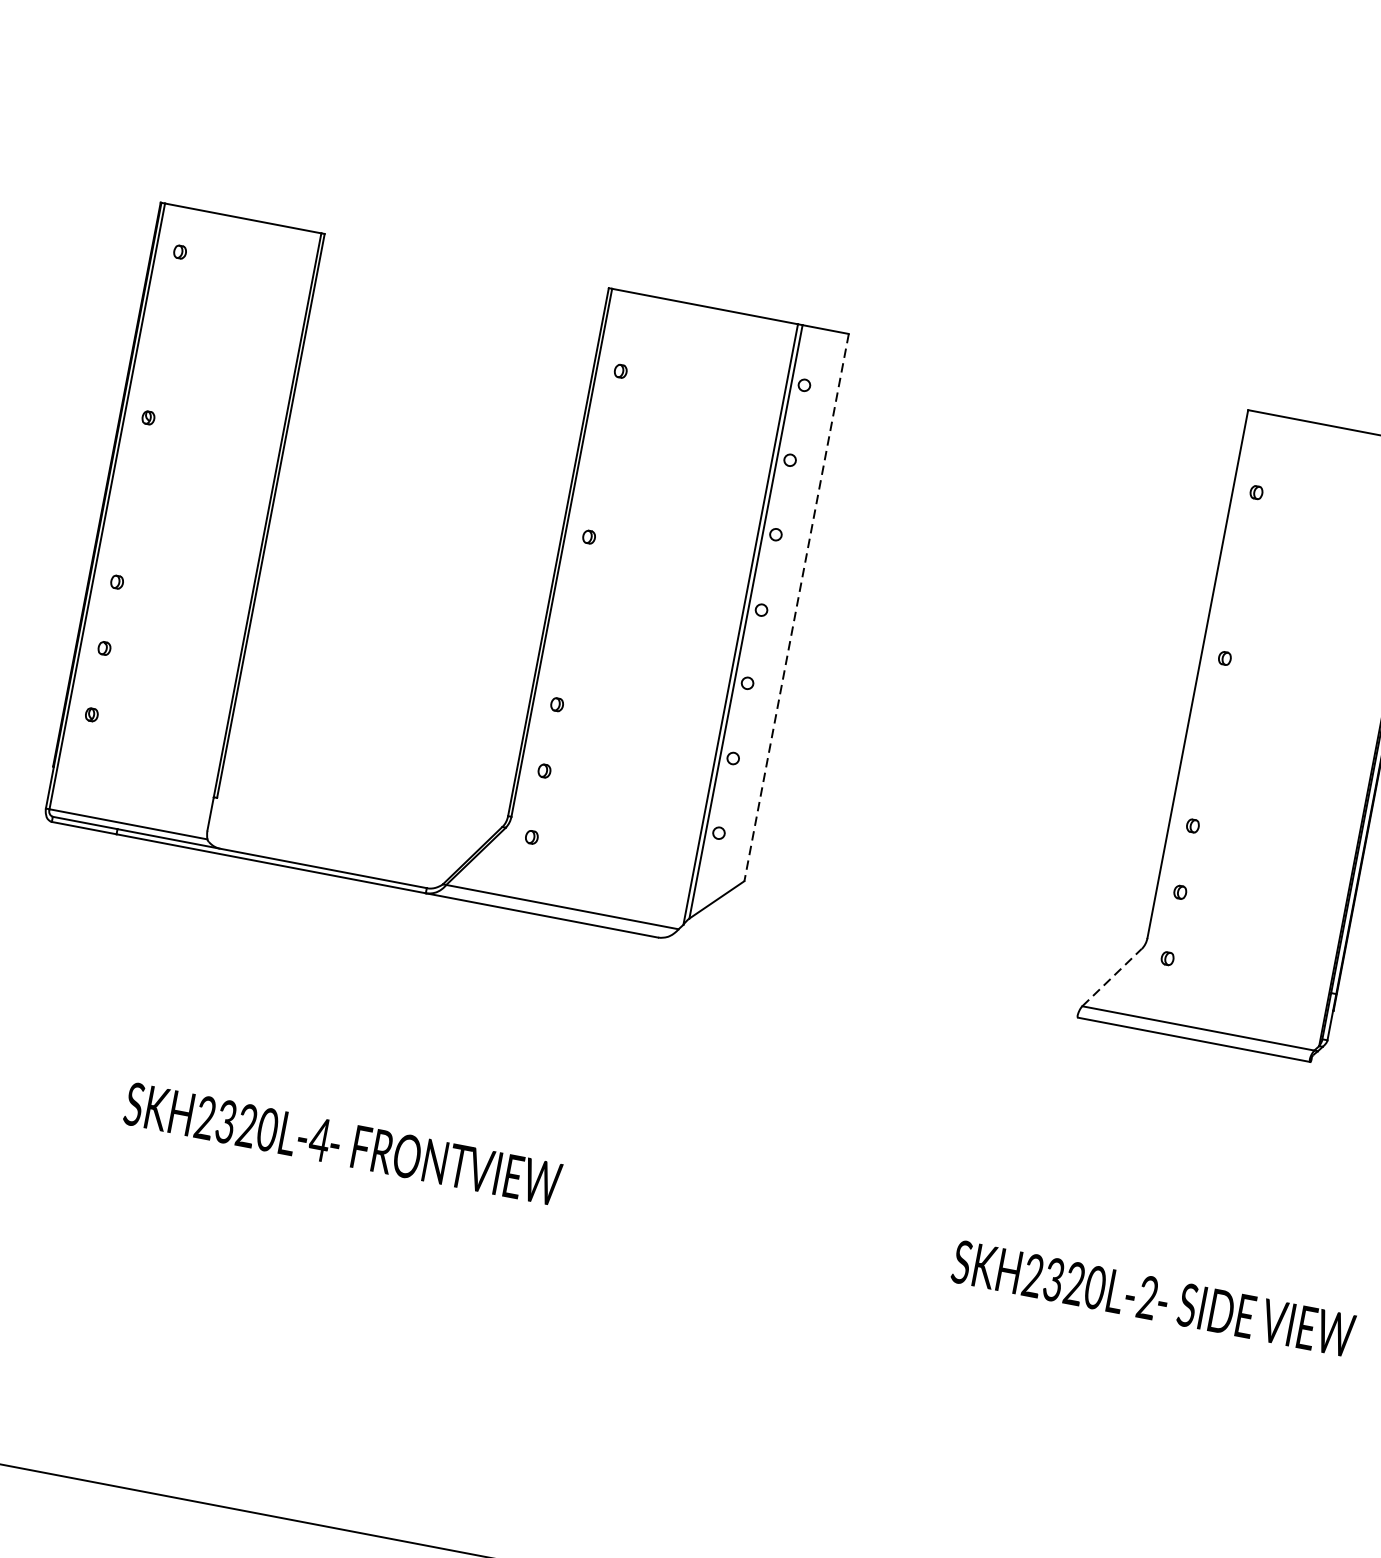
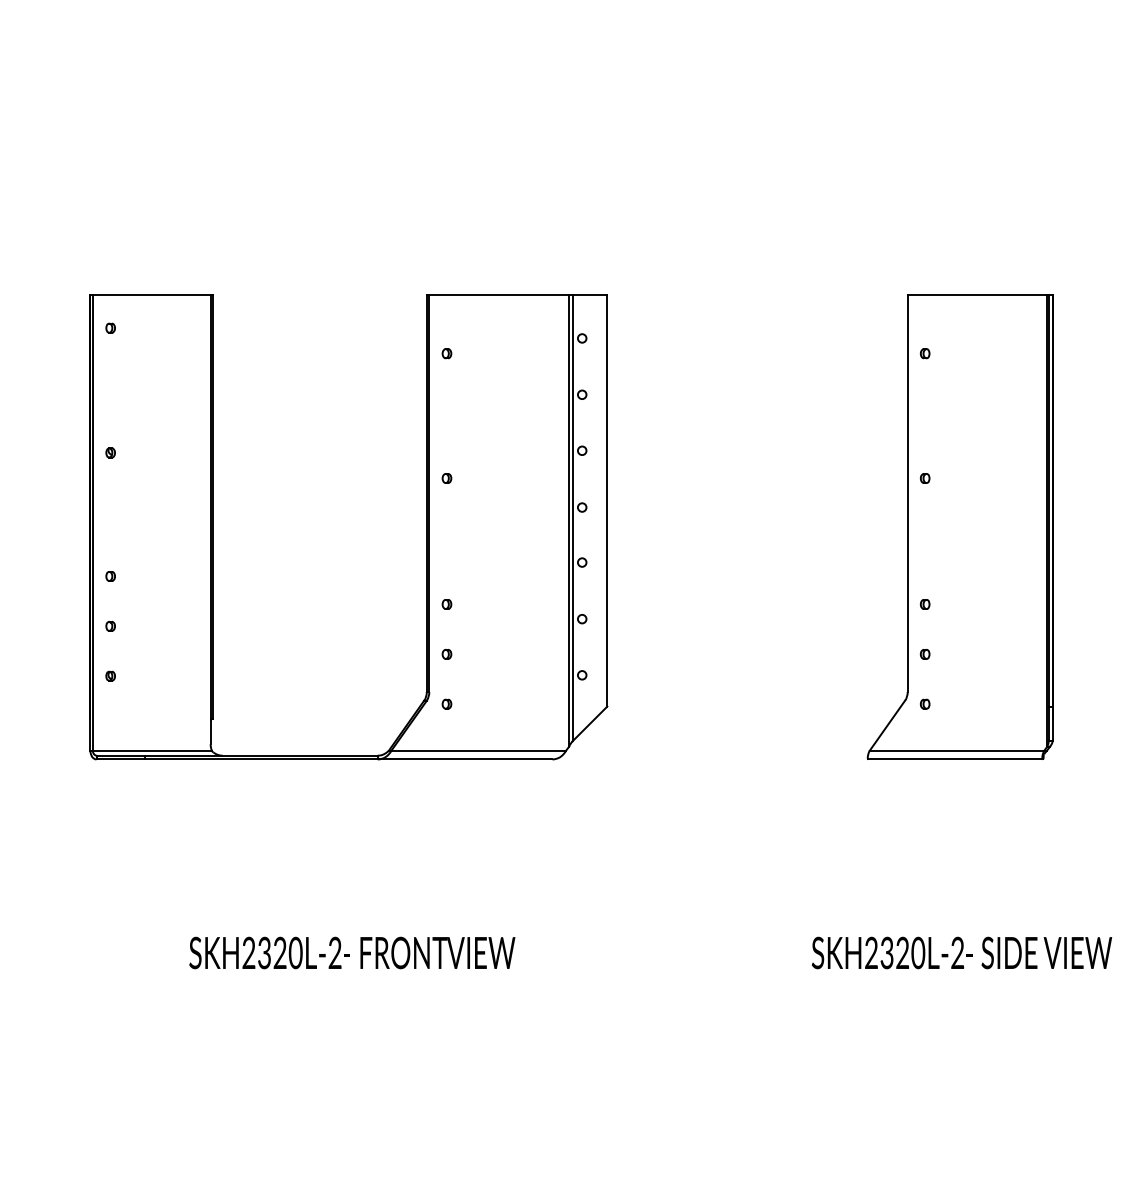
line: (796, 607) -> (607, 500), dashed -> solid
line: (1112, 977) -> (887, 725), dashed -> solid
text: (319, 1138) -> (334, 952), SKH2320L-4 -> SKH2320L-2

